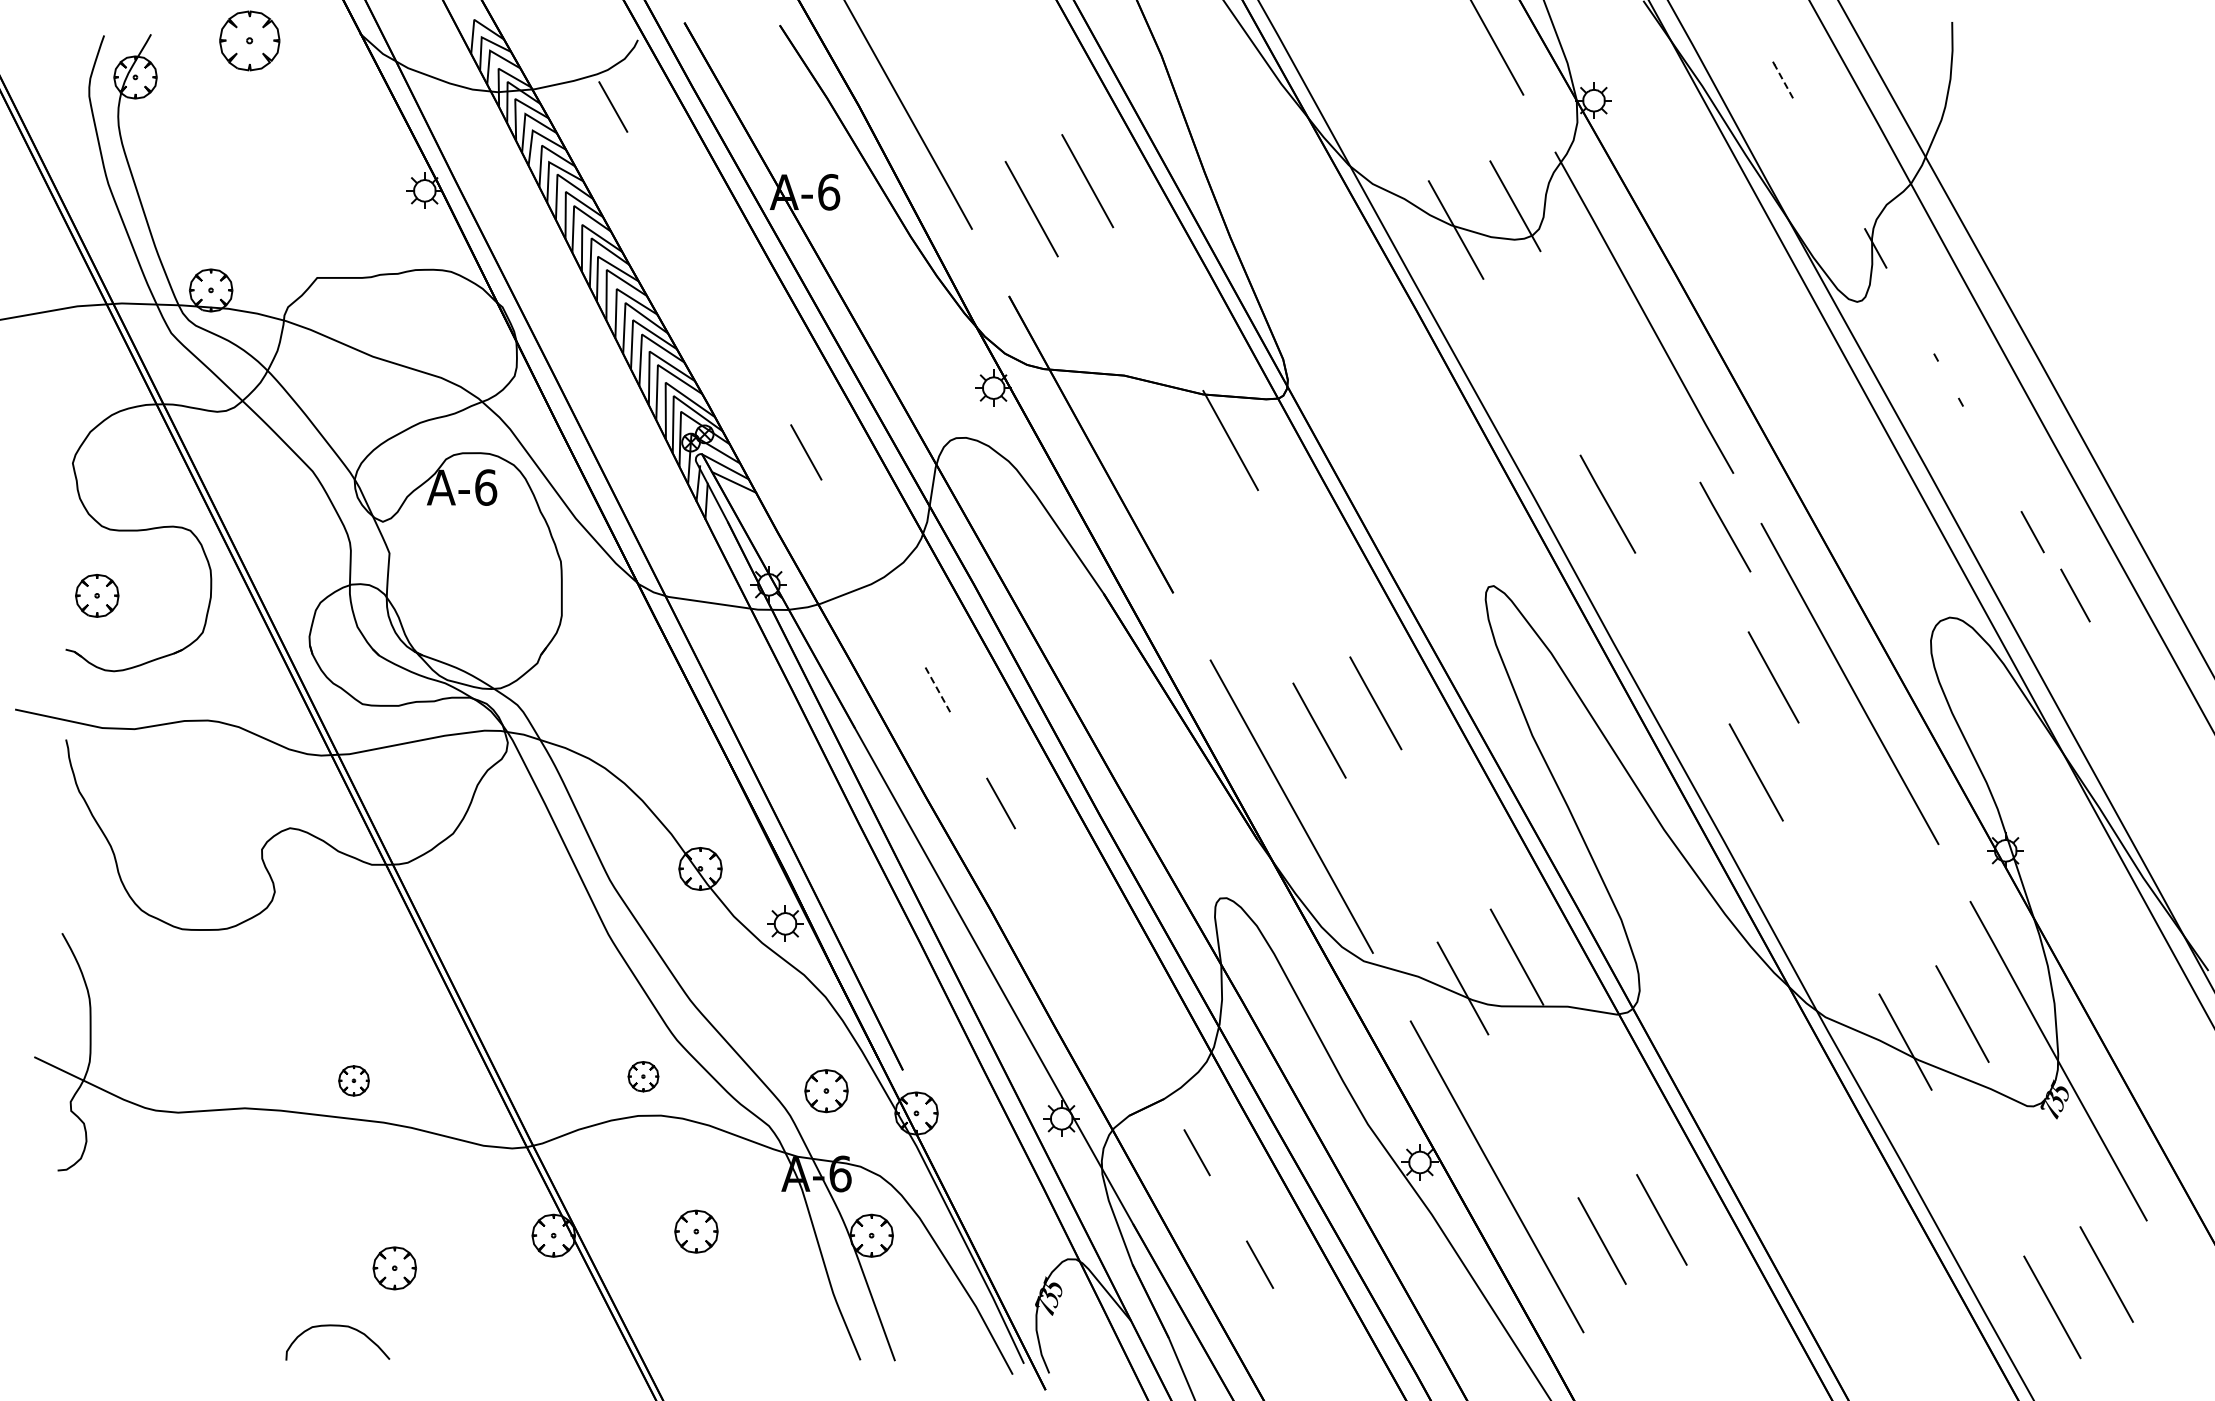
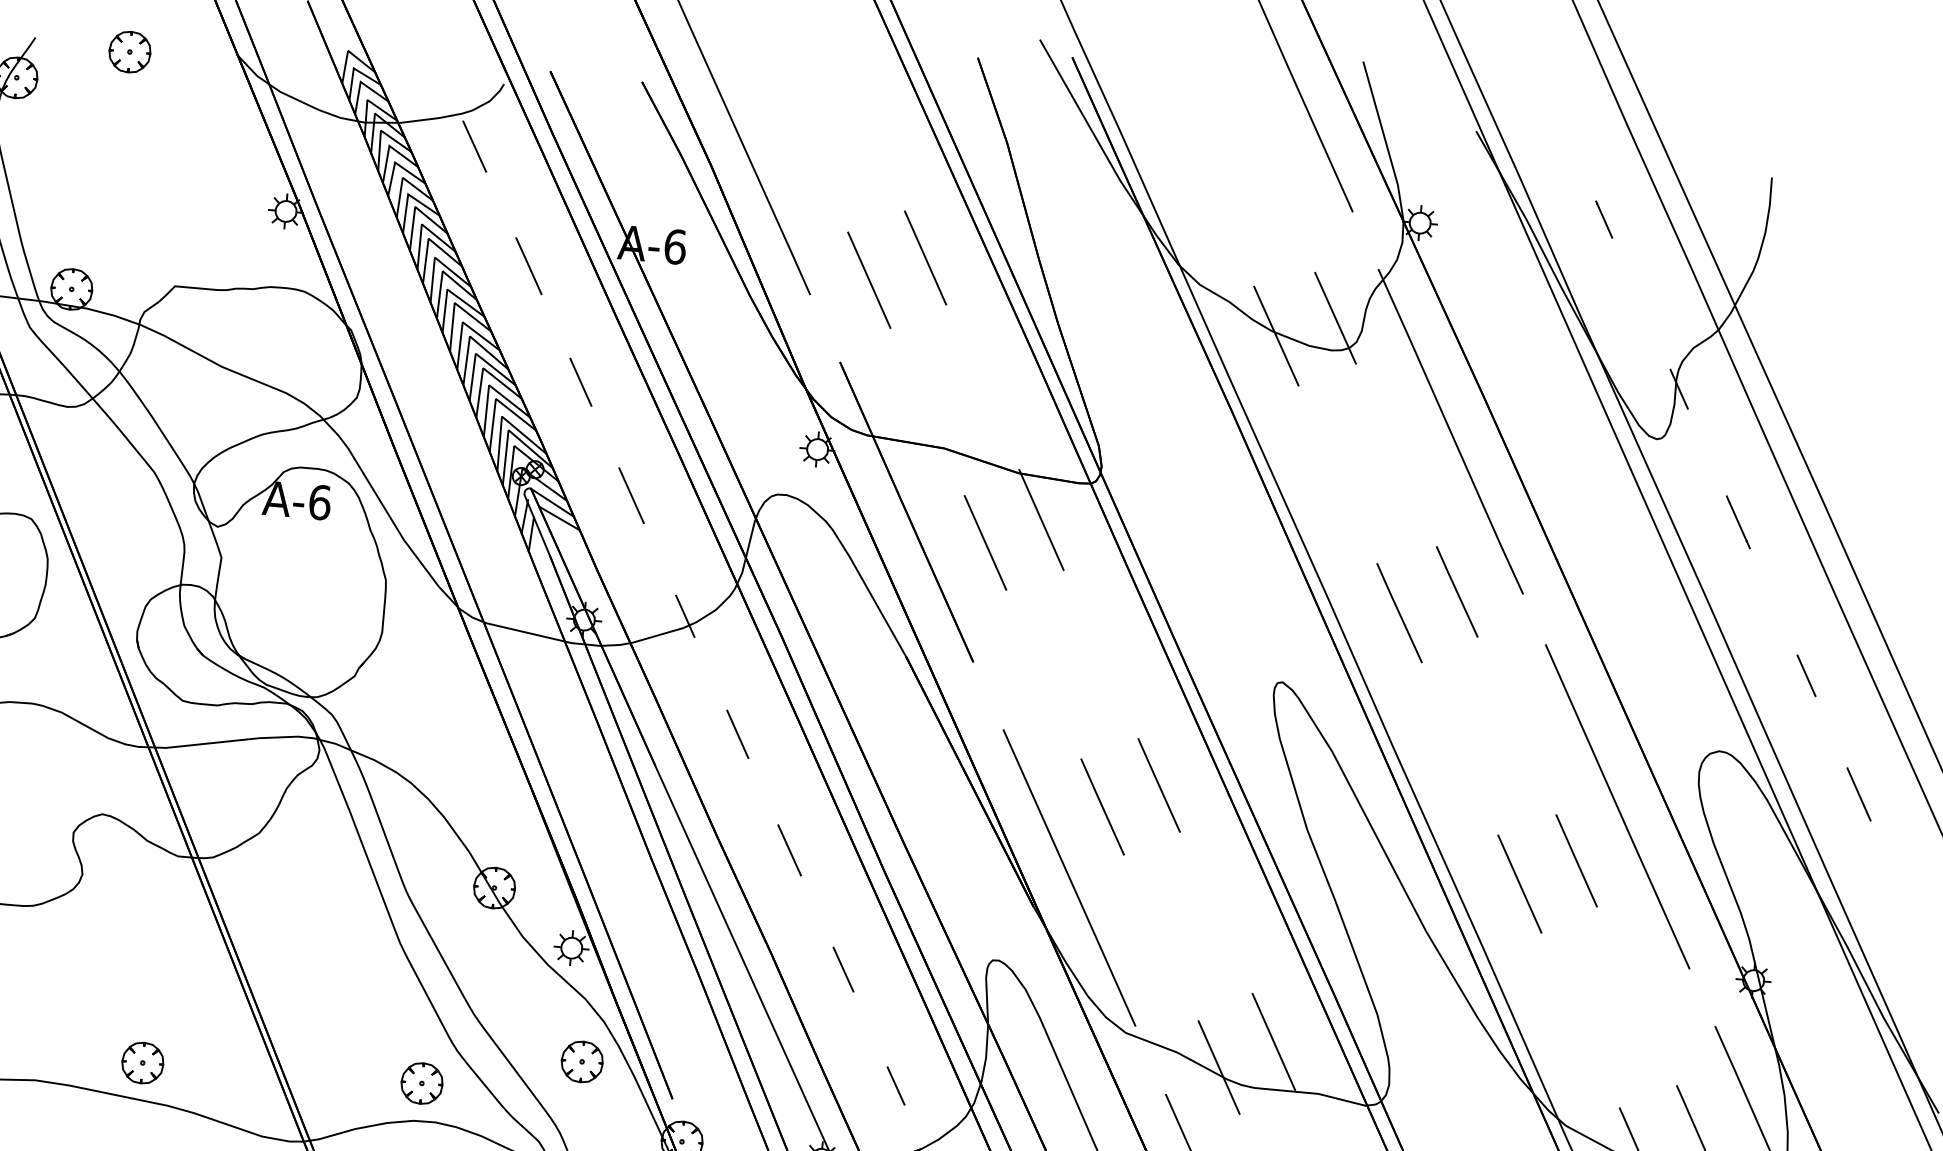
part: (249, 40) -> (129, 51), size x0.71
line: (1783, 81) -> (1604, 220), dashed -> solid
line: (679, 224) -> (528, 265), added
line: (743, 339) -> (580, 381), added
line: (1948, 379) -> (1738, 521), added
line: (1174, 468) -> (984, 542), added
line: (1725, 526) -> (1457, 591), moved
line: (872, 571) -> (685, 615), added
line: (2075, 595) -> (1859, 794), moved
line: (1773, 677) -> (1576, 860), moved
line: (937, 688) -> (738, 734), dashed -> solid
line: (1067, 921) -> (843, 969), added
line: (1131, 1036) -> (895, 1085), added
part: (643, 1076) -> (422, 1083), size x1.43
part: (353, 1080) -> (142, 1062), size x1.43
part: (826, 1091) -> (582, 1062), moved

